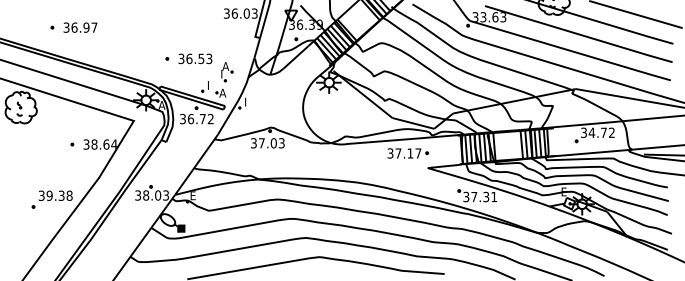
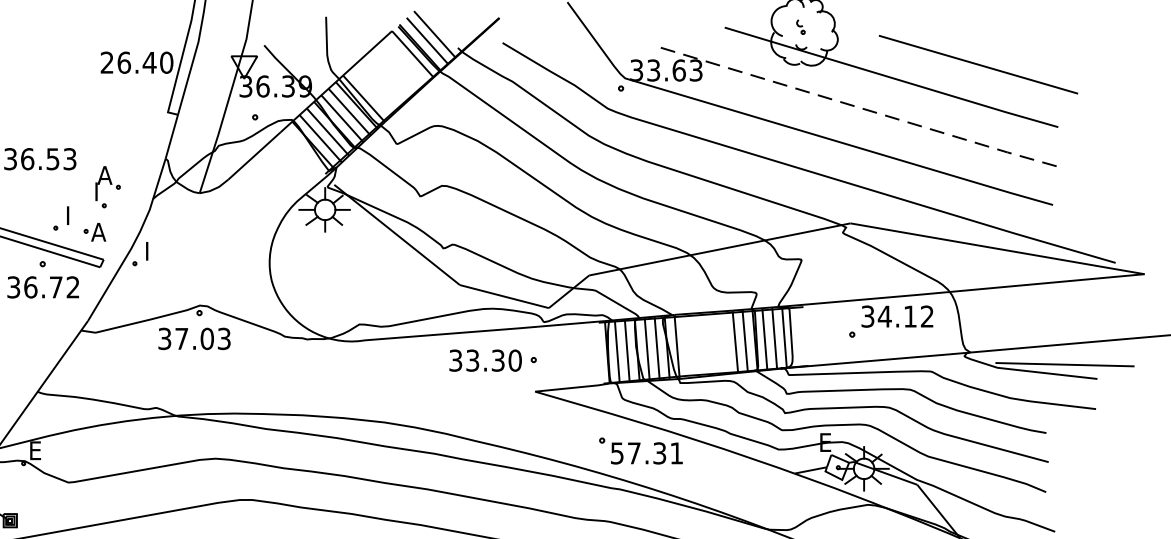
text: (240, 13) -> (136, 62), 36.03 -> 26.40
line: (578, 34) -> (856, 107), solid -> dashed
text: (603, 132) -> (909, 315), 34.72 -> 34.12
text: (408, 153) -> (494, 360), 37.17 -> 33.30
text: (466, 196) -> (617, 452), 37.31 -> 57.31

